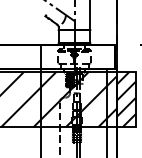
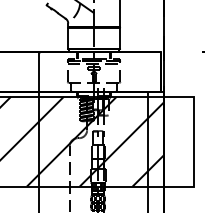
hatch: (126, 99) -> (178, 141), removed

